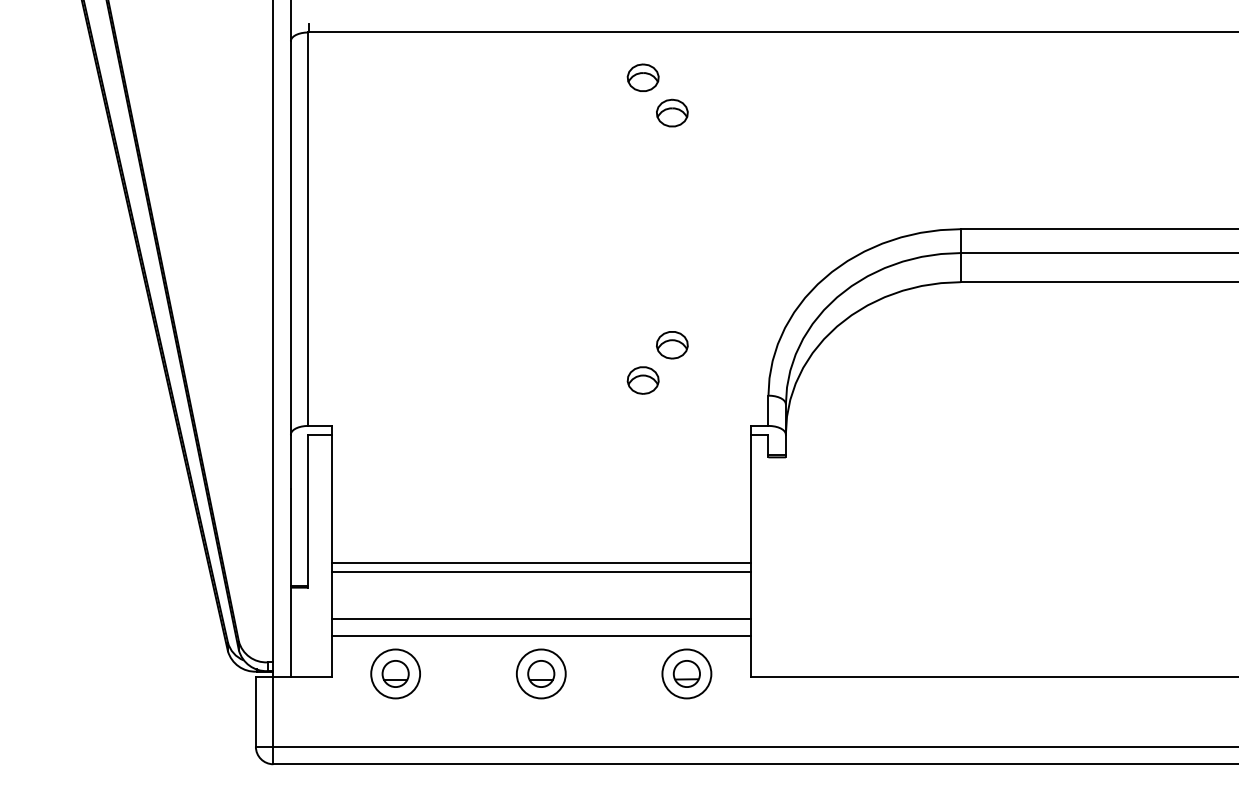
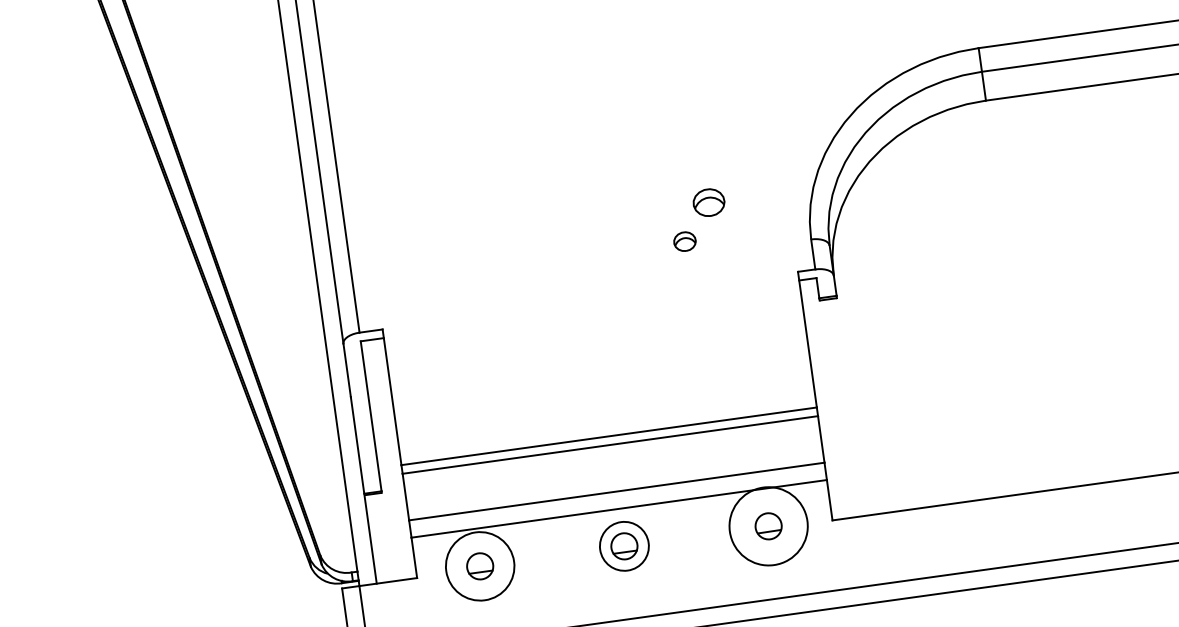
part: (642, 380) -> (684, 241), size x0.7
circle: (395, 673) -> (479, 565), size x1.4
circle: (686, 673) -> (768, 525), size x1.6

